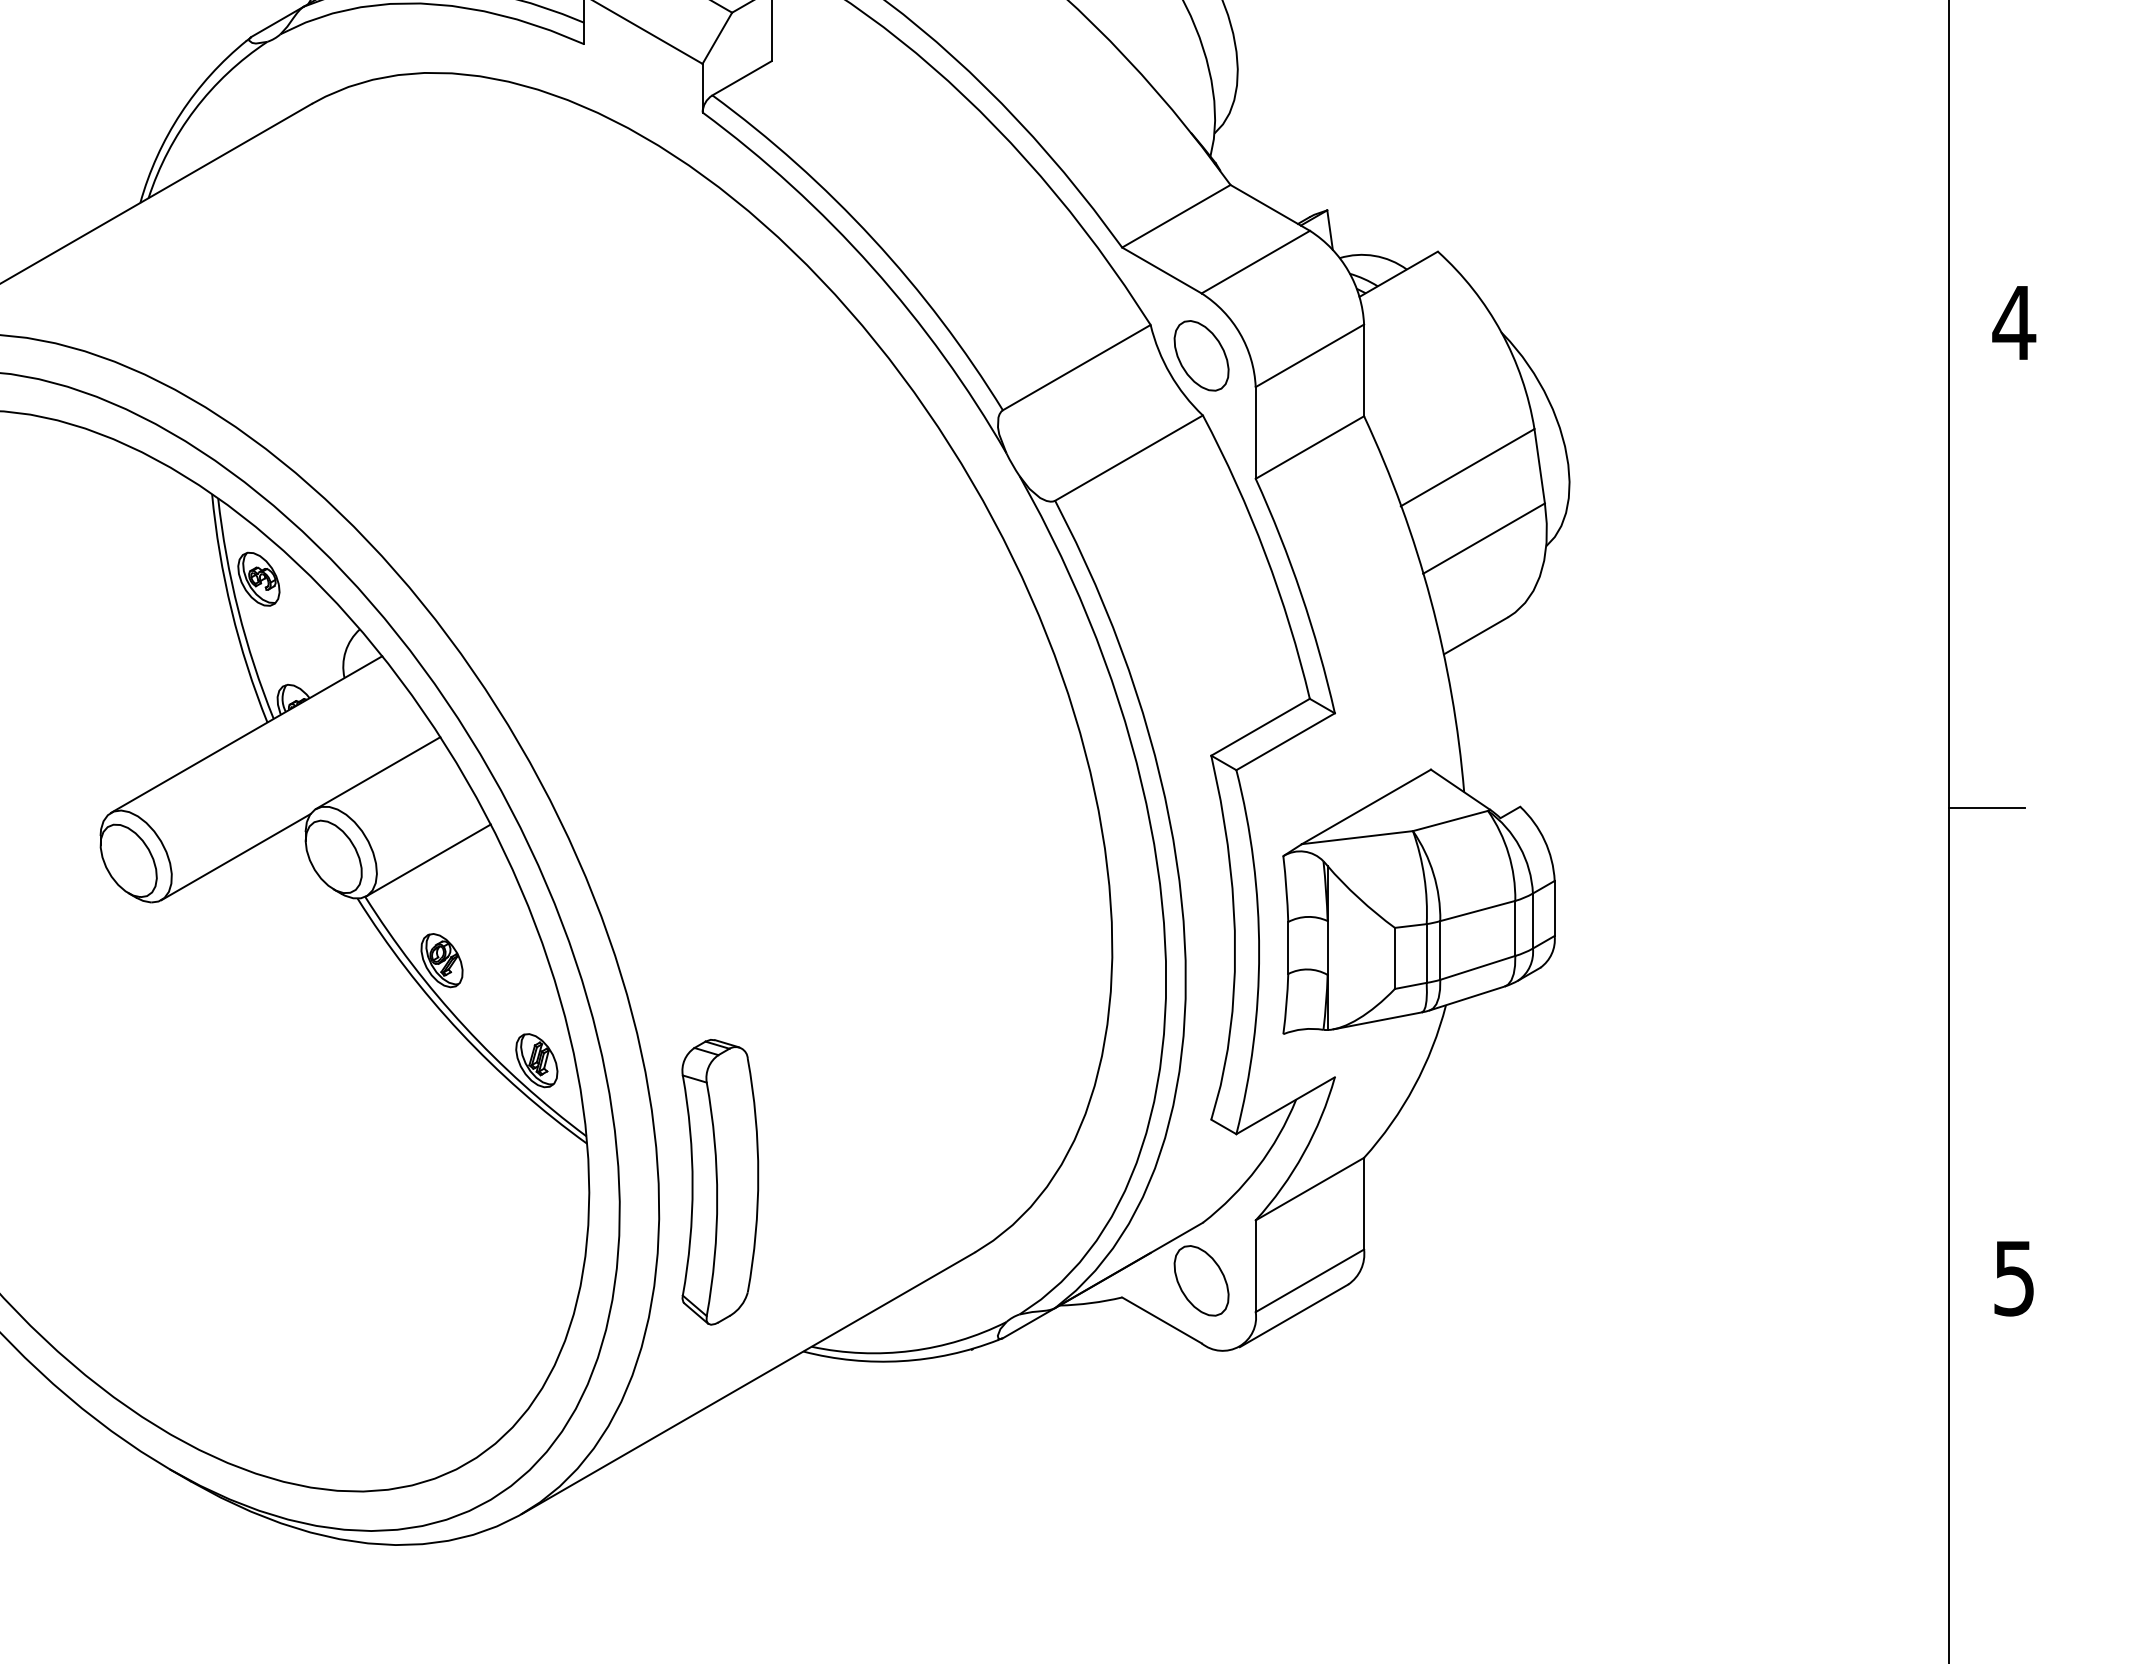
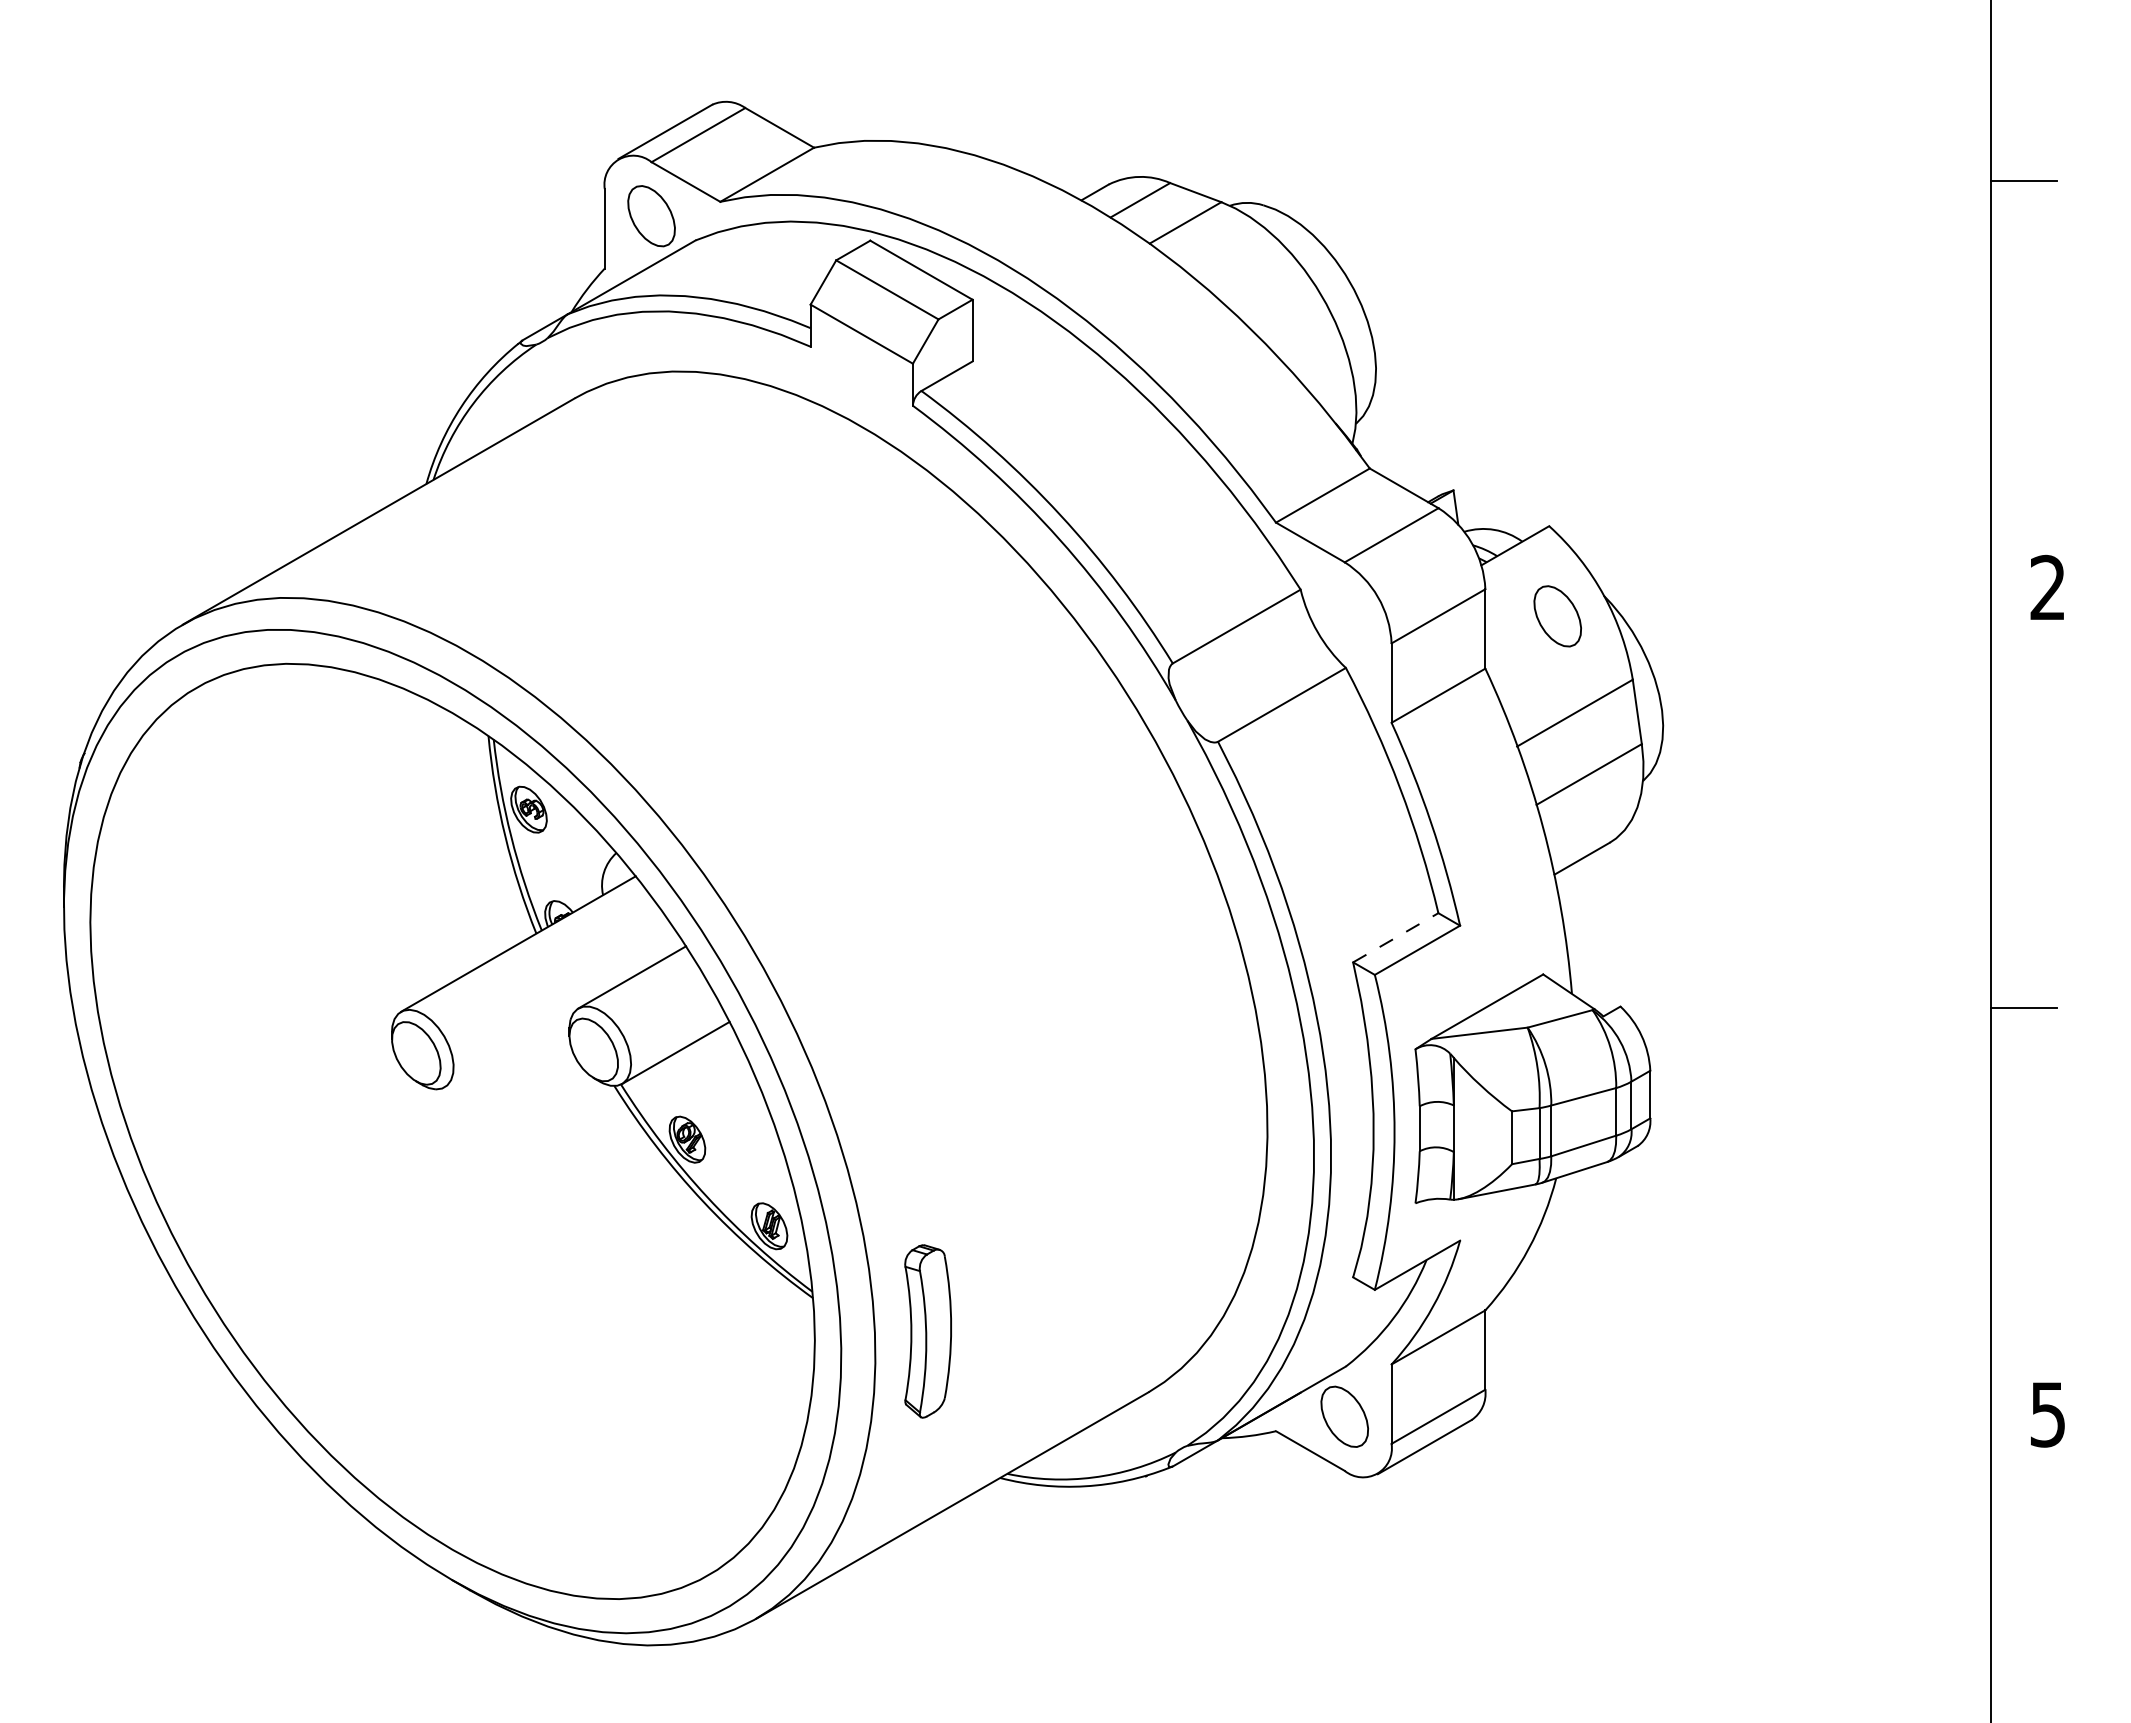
text: (2013, 321) -> (2047, 586), 4 -> 2
part: (1201, 356) -> (1557, 616), moved
line: (1261, 726) -> (1396, 937), solid -> dashed
line: (235, 857) -> (508, 1050), removed
part: (719, 1182) -> (927, 1331), size x0.7

